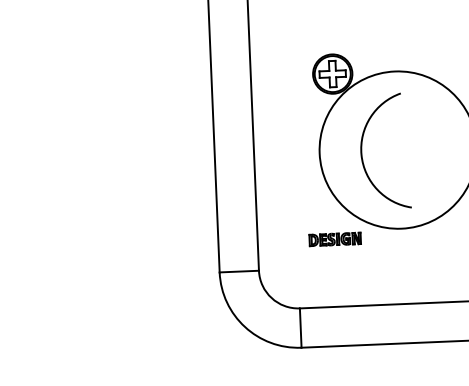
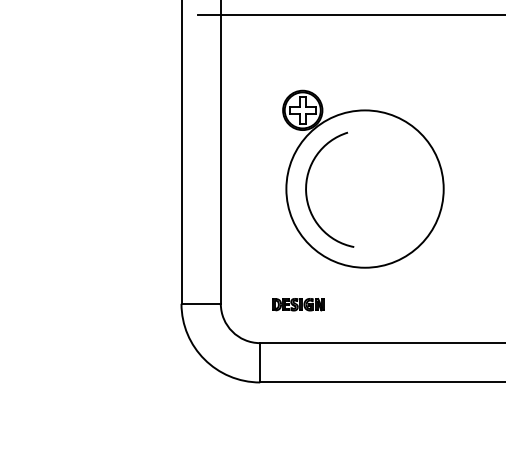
arc: (362, 155) -> (307, 192), moved
part: (335, 239) -> (298, 304), moved

